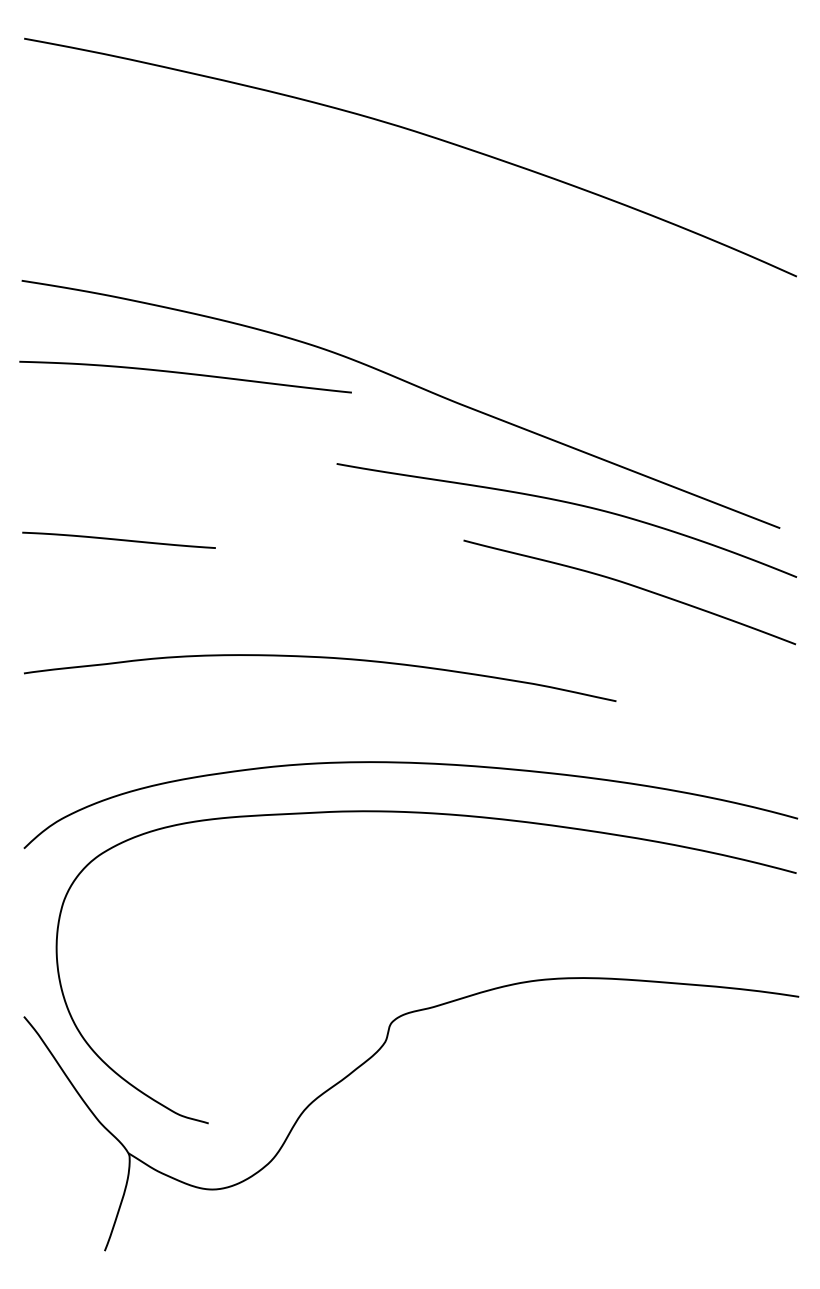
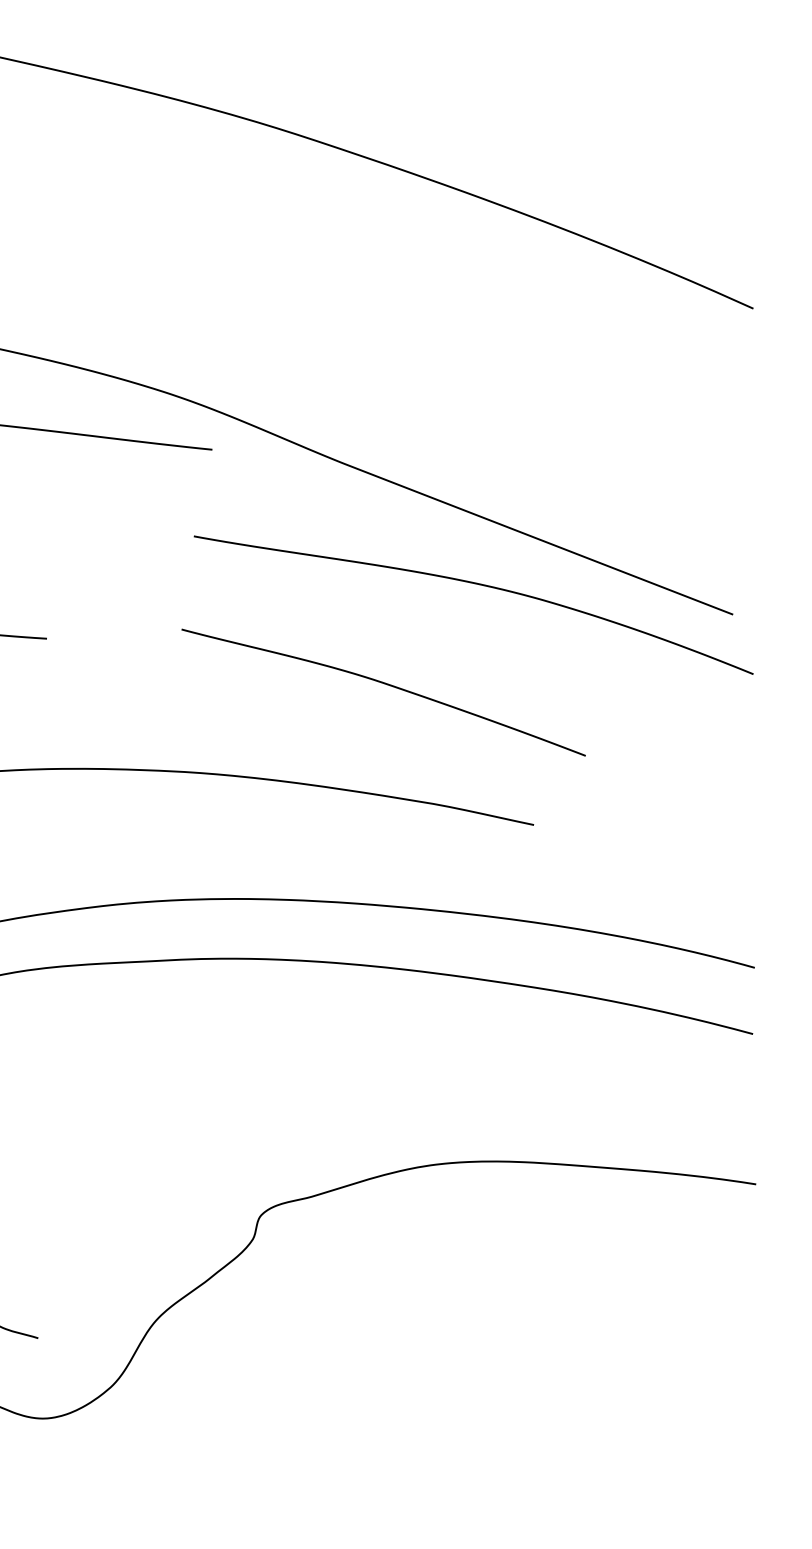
curve: (631, 586) -> (385, 685), moved

